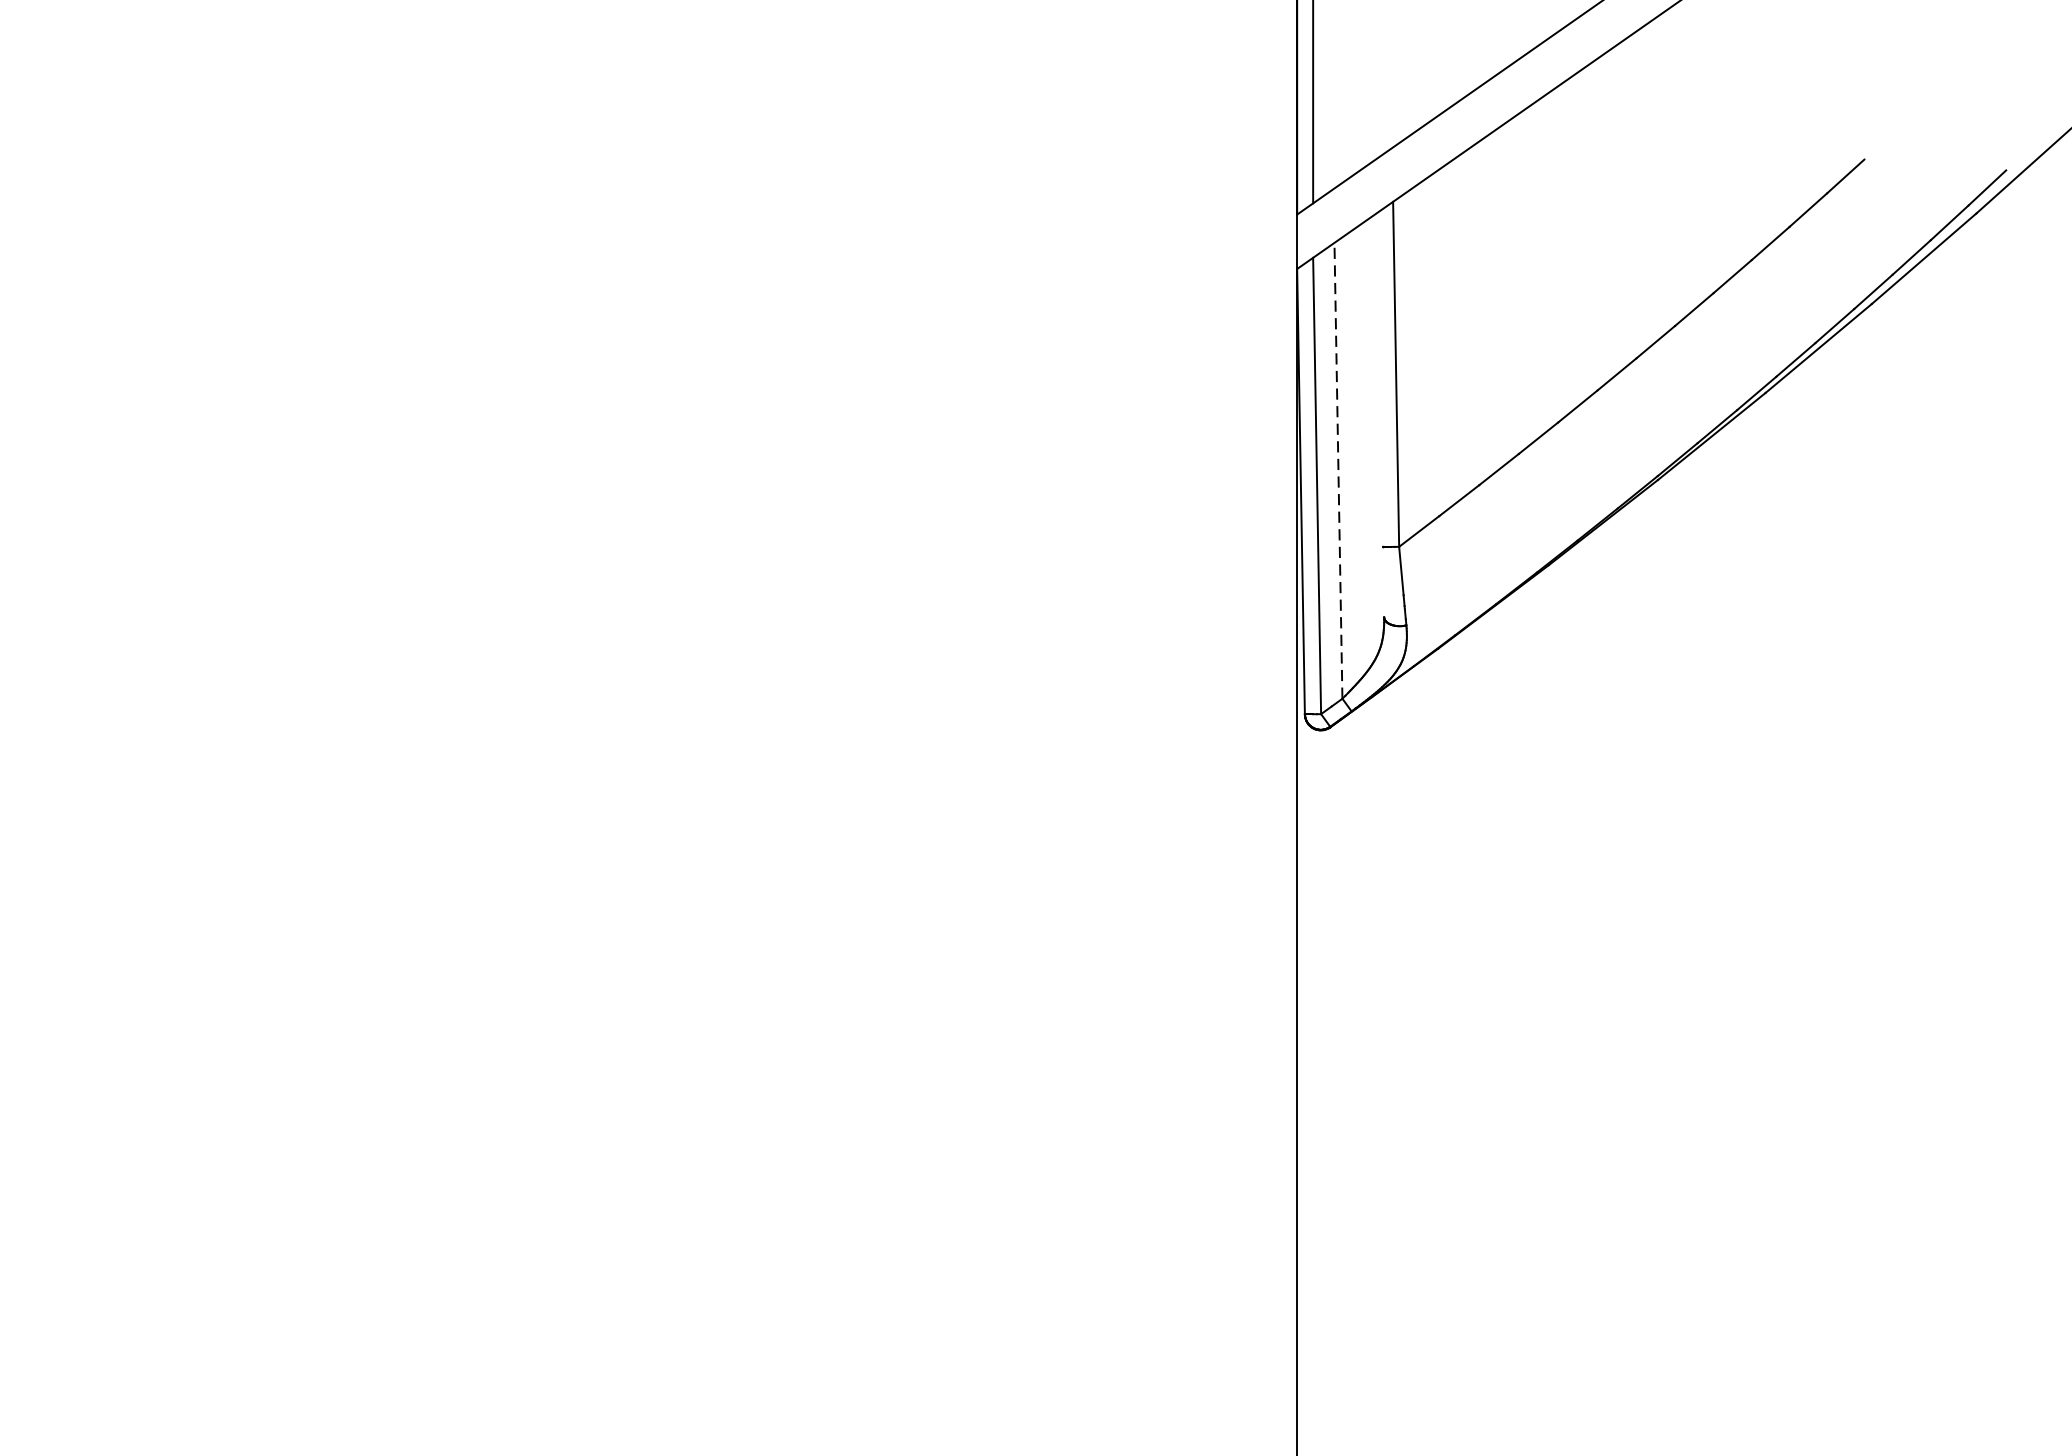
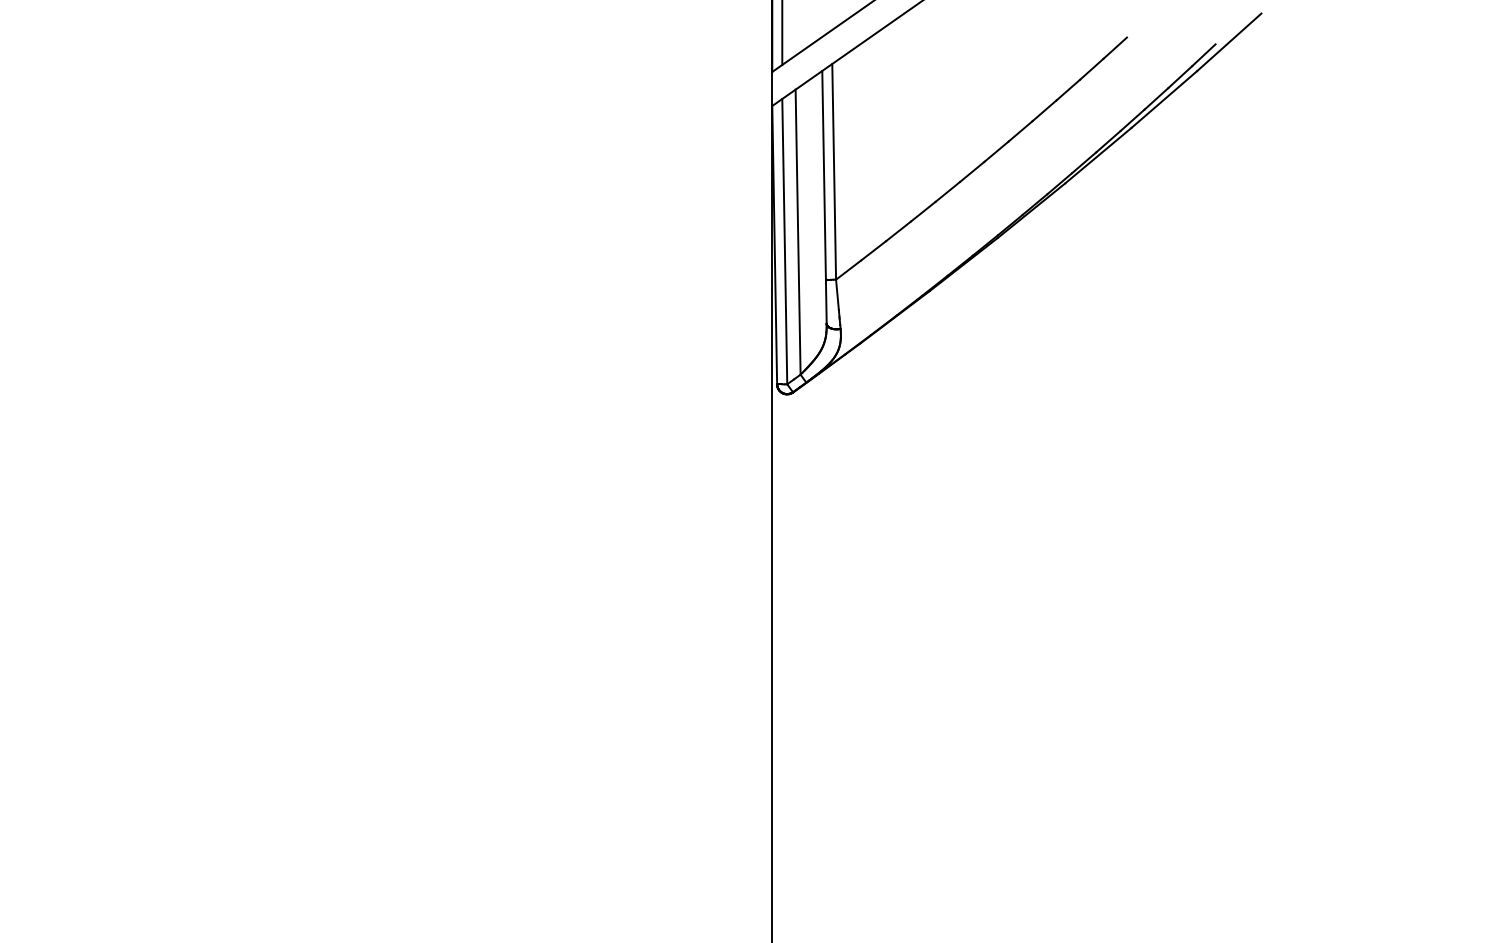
line: (1380, 415) -> (824, 197), added
line: (1339, 471) -> (798, 232), dashed -> solid

